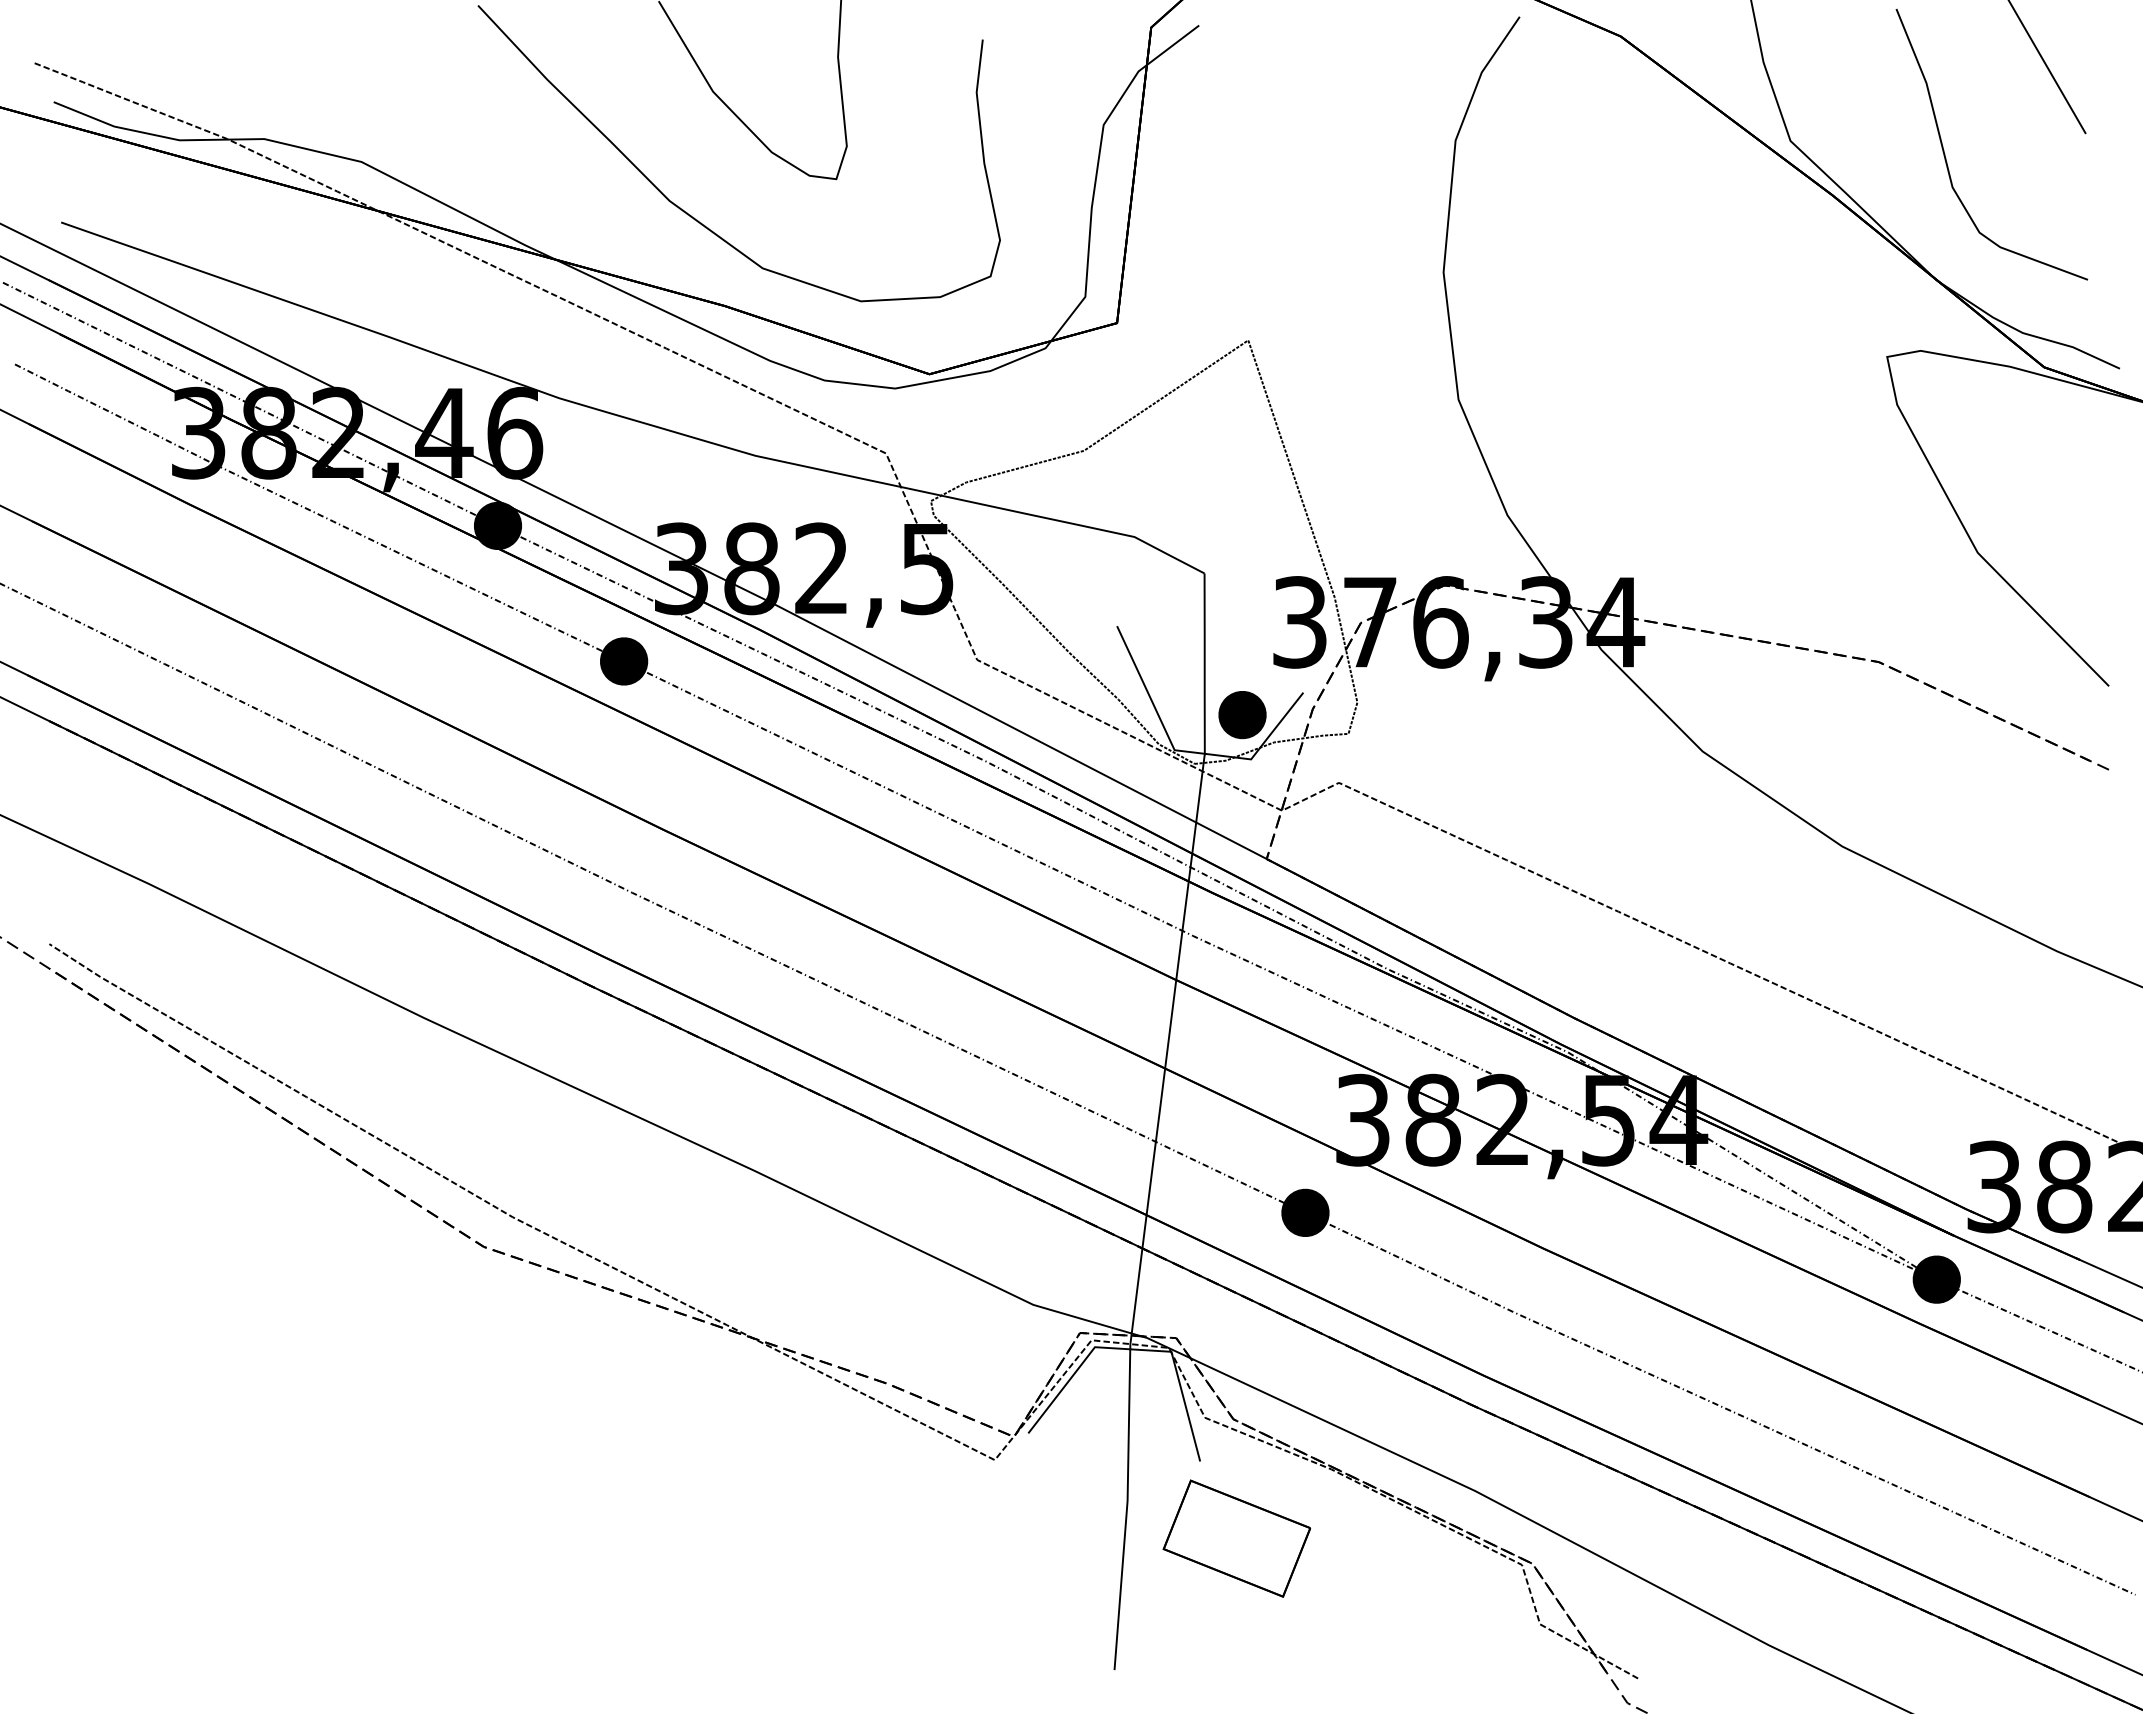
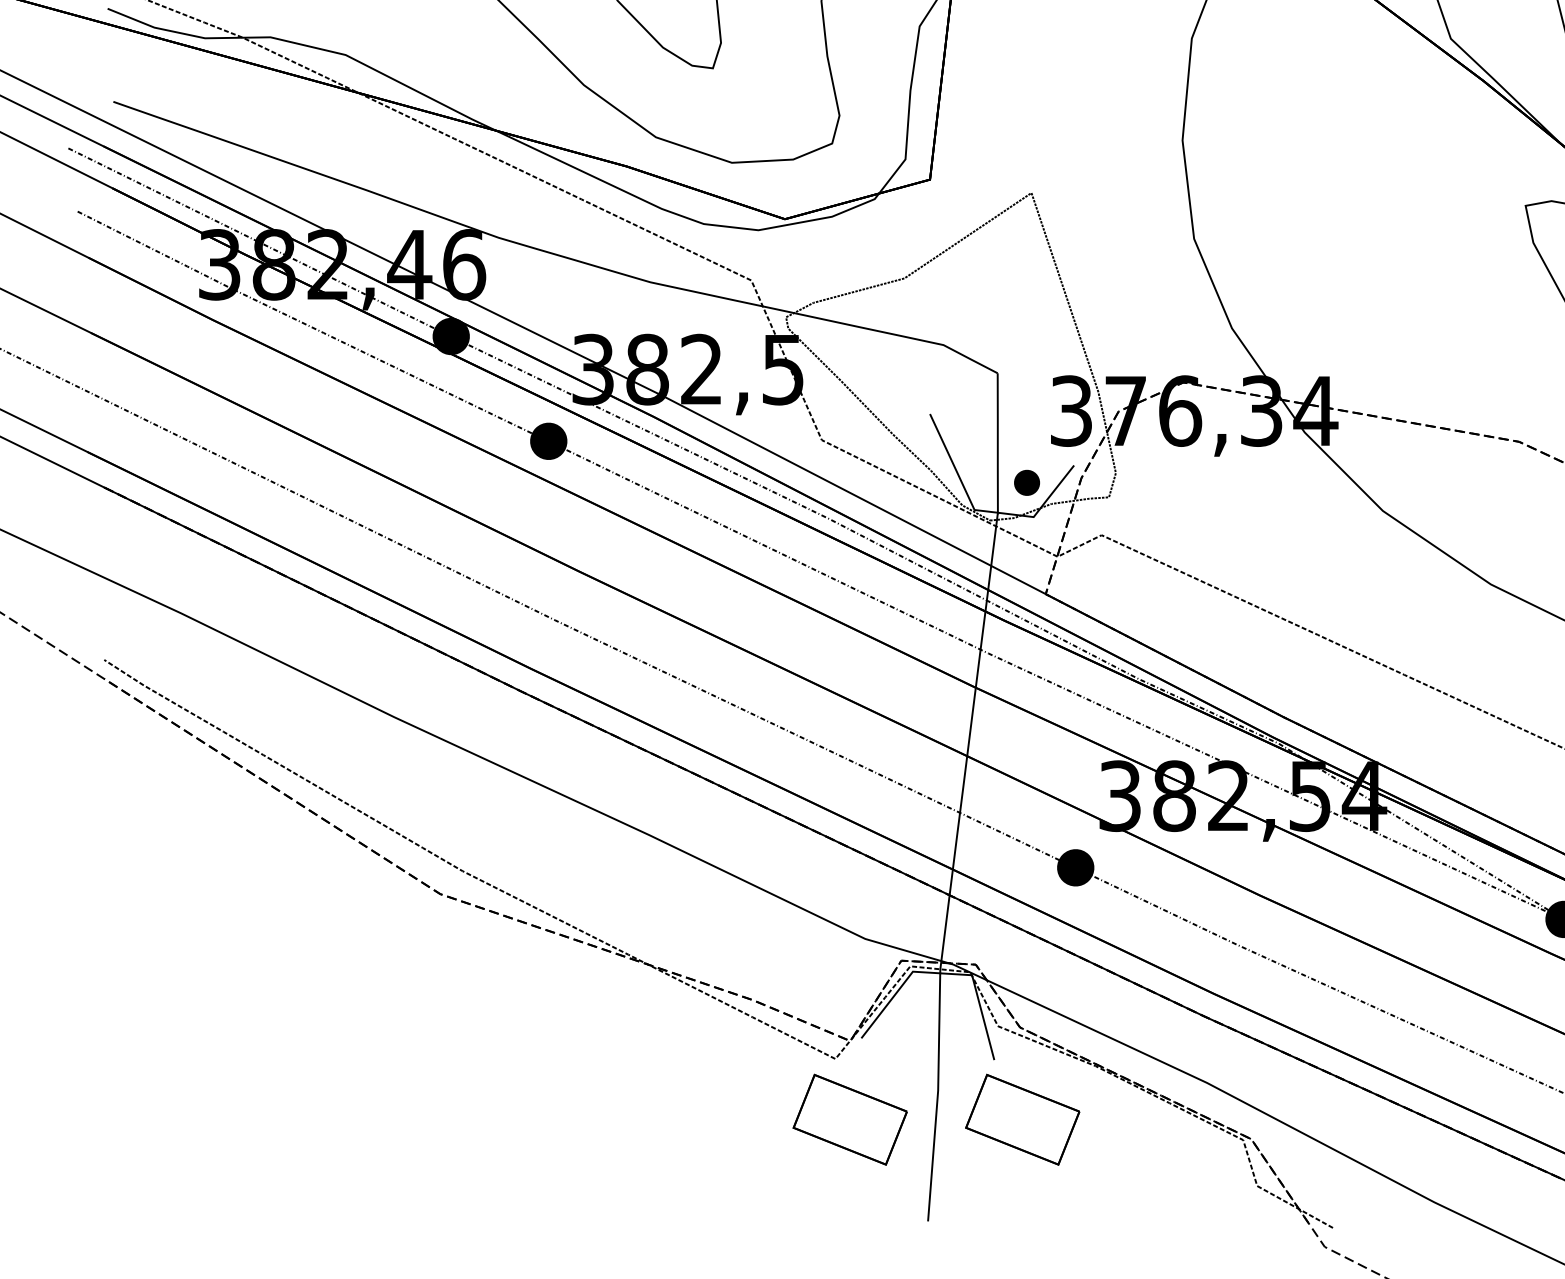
part: (1242, 715) -> (1027, 483), size x0.7
part: (1013, 1538) -> (849, 1119), added

